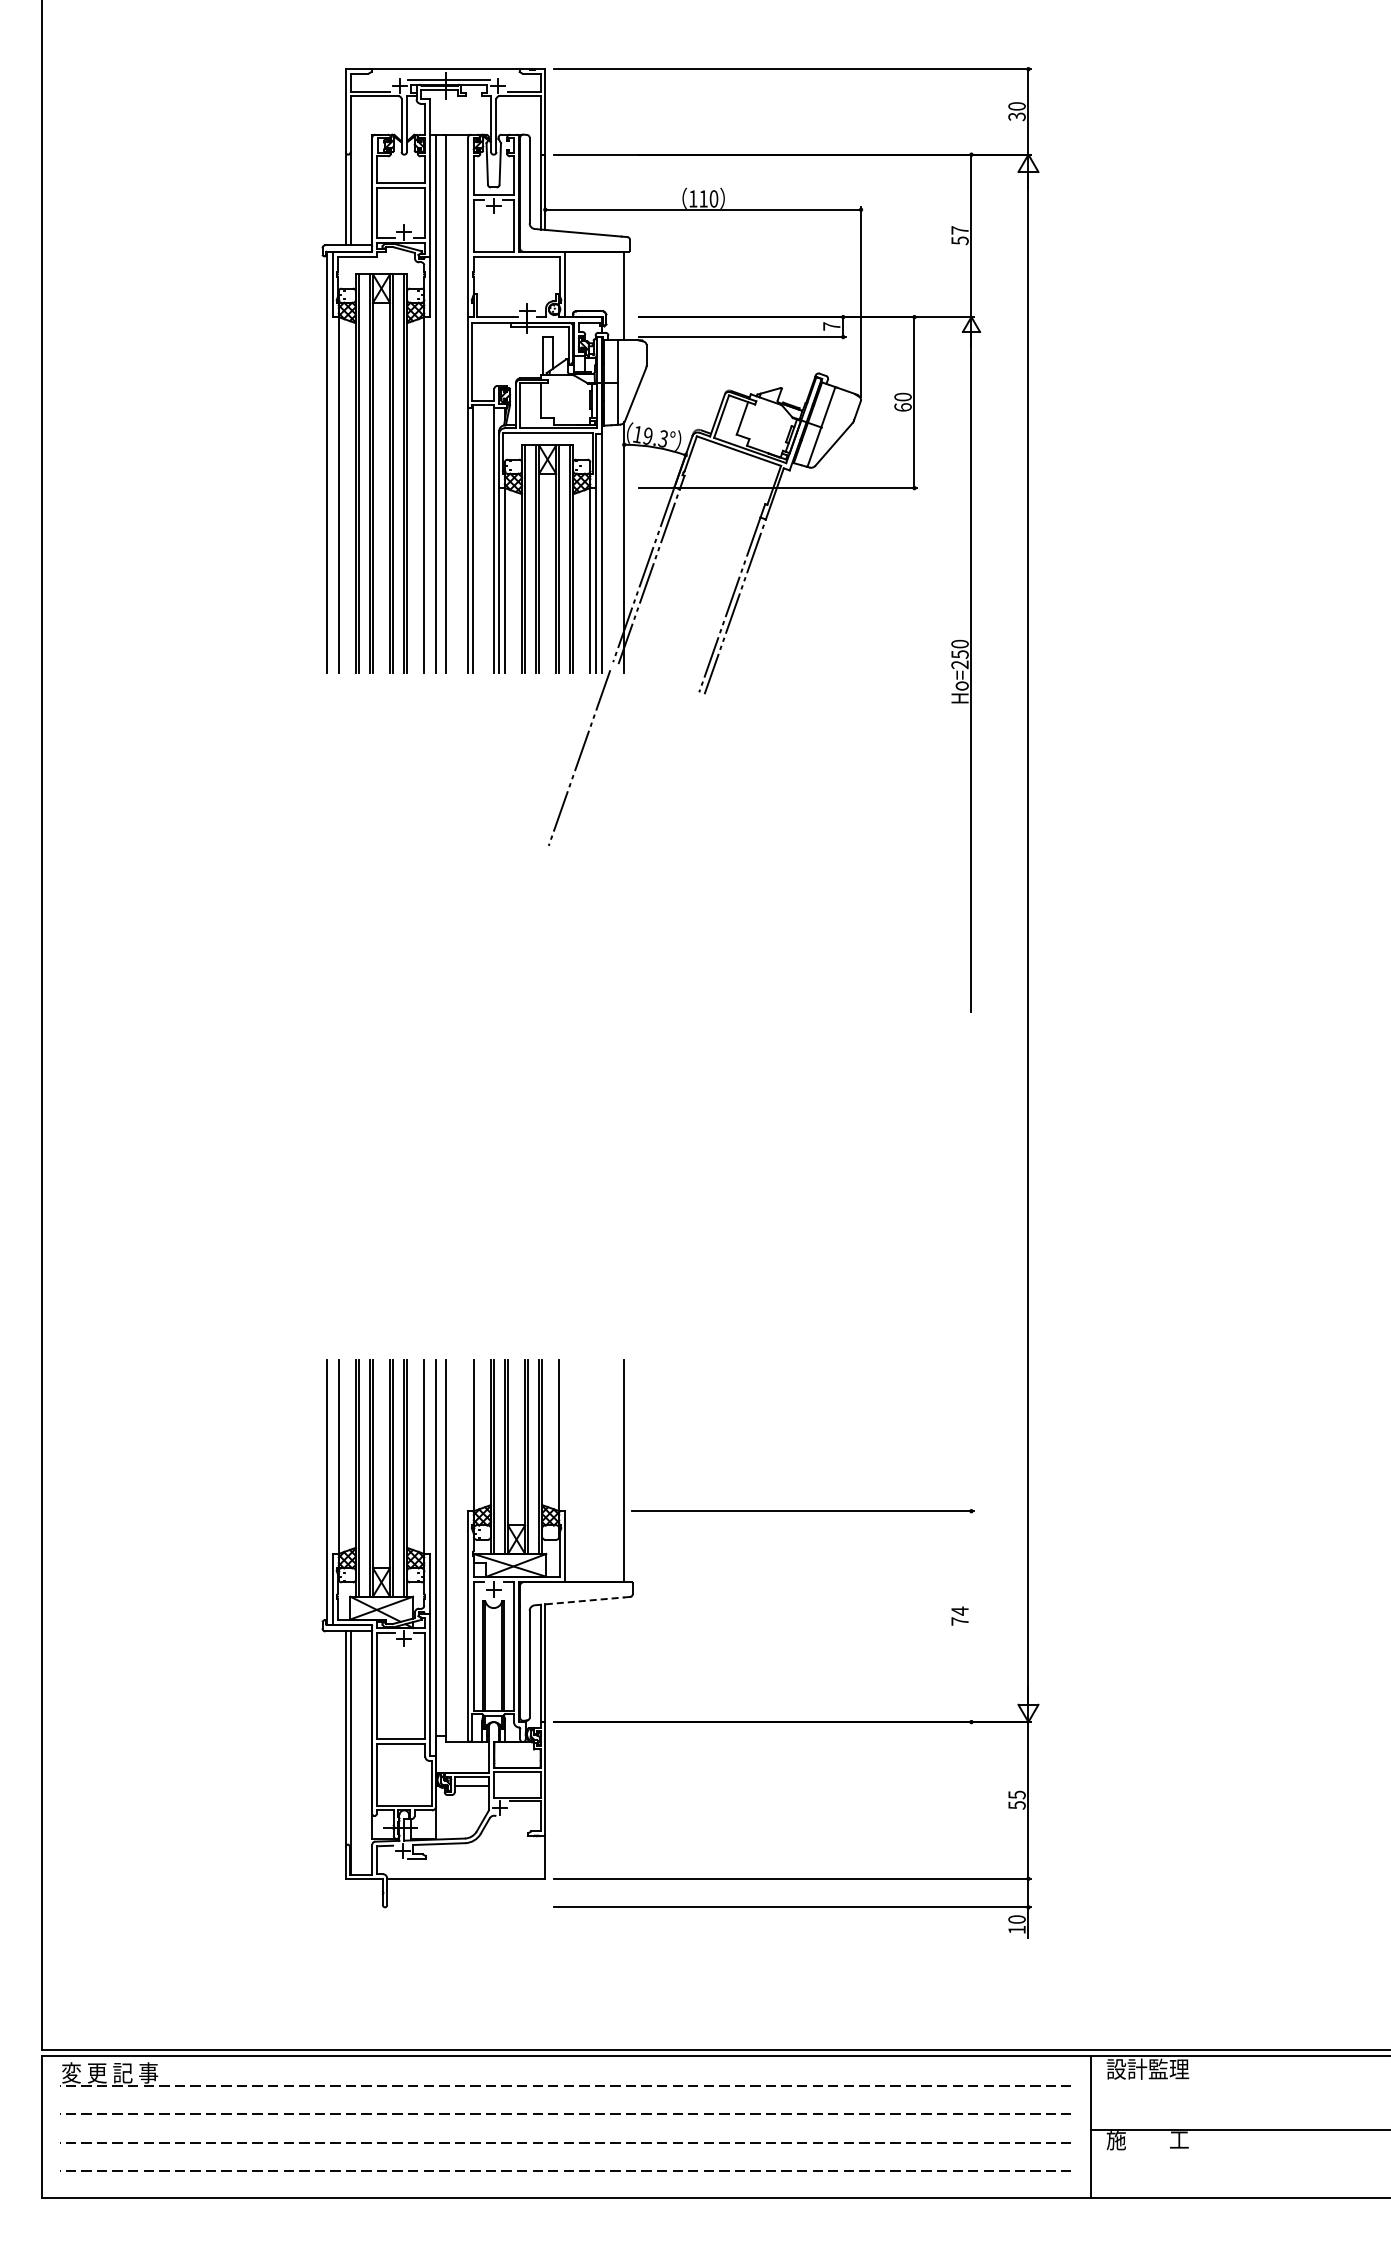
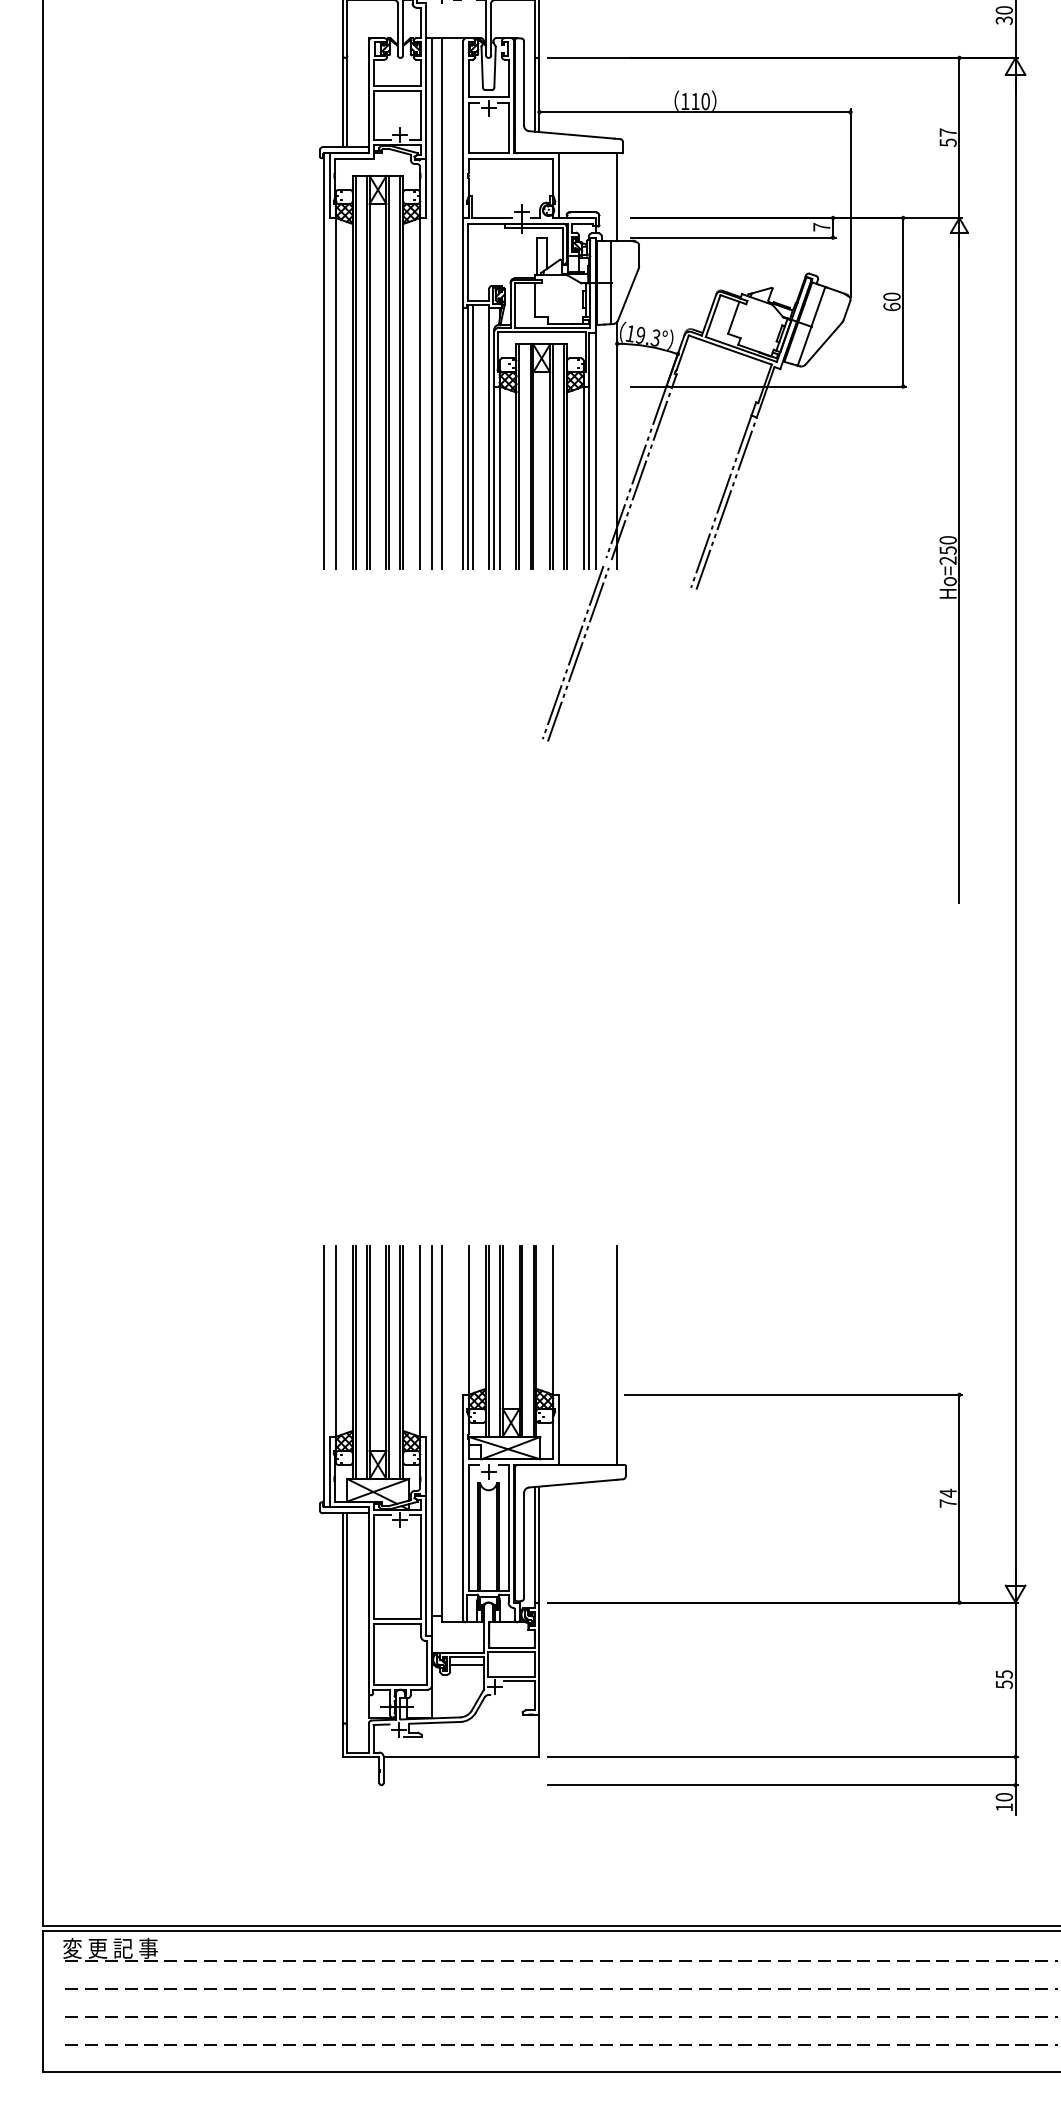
line: (478, 539) -> (473, 437), added
line: (584, 760) -> (578, 654), added
line: (580, 1601) -> (574, 1483), dashed -> solid
line: (971, 1616) -> (959, 1498), added

